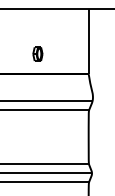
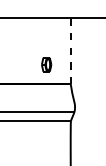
line: (88, 41) -> (70, 50), solid -> dashed
part: (37, 53) -> (46, 64), moved

